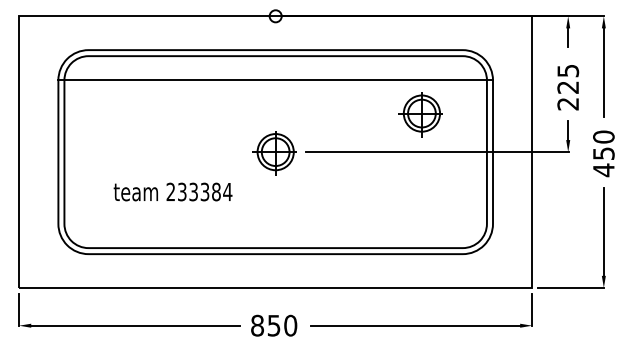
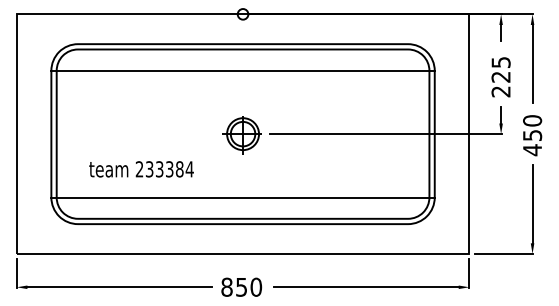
part: (420, 115) -> (370, 101), removed
text: (173, 192) -> (141, 169), moved
line: (275, 223) -> (242, 197), added

